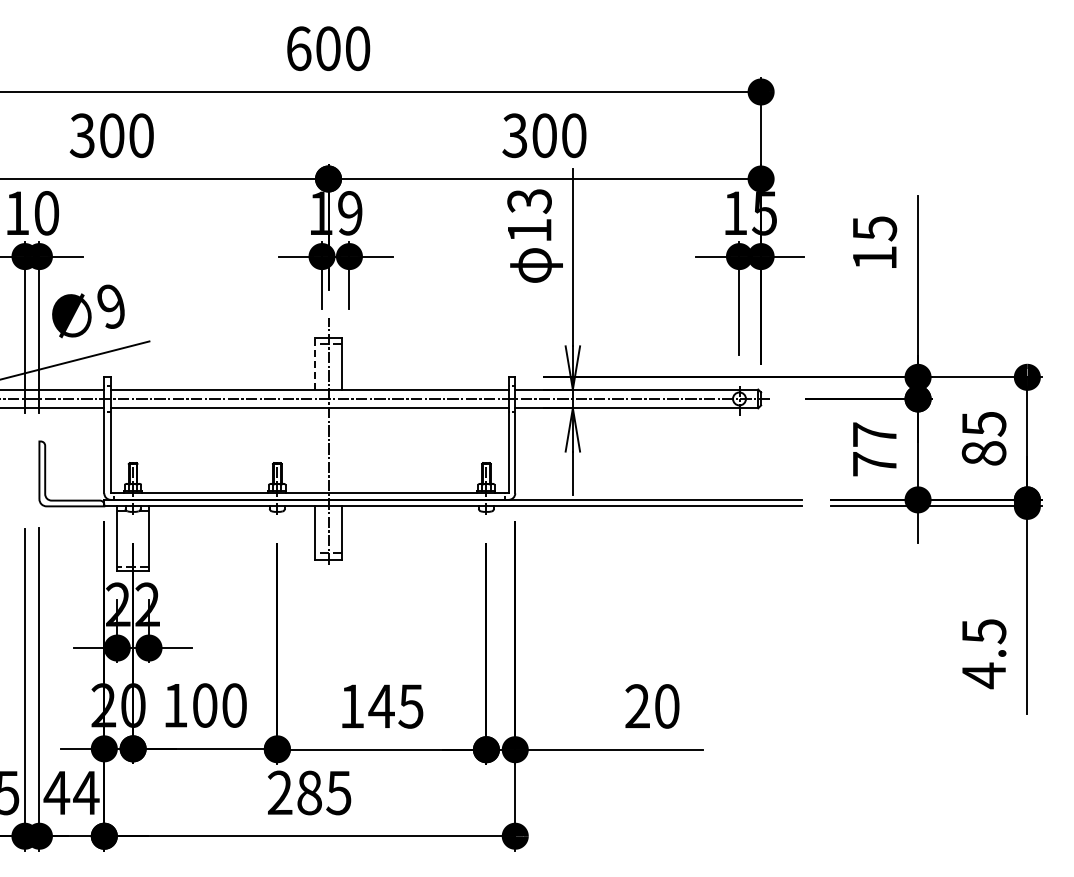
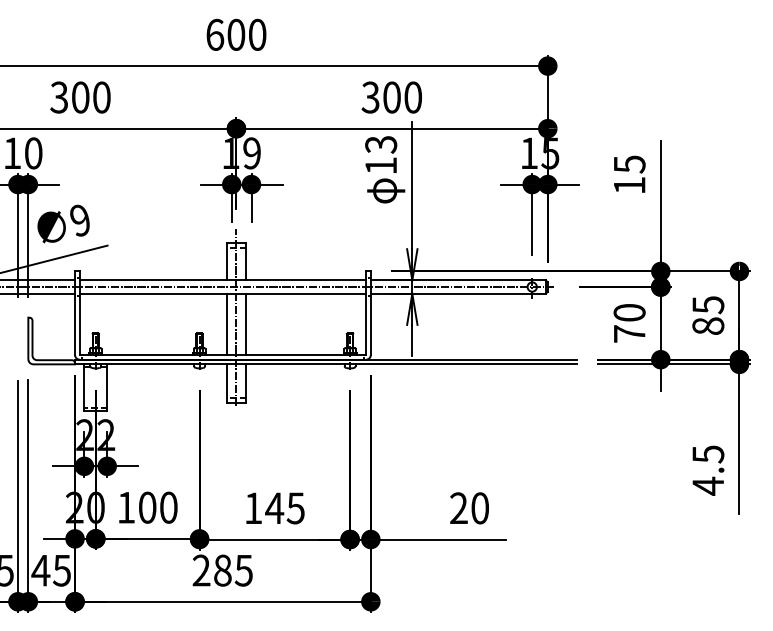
line: (314, 363) -> (226, 261), dashed -> solid
text: (874, 434) -> (629, 312), 77 -> 70
line: (314, 450) -> (226, 324), added
line: (342, 450) -> (246, 324), added
text: (86, 793) -> (62, 571), 44 -> 45

